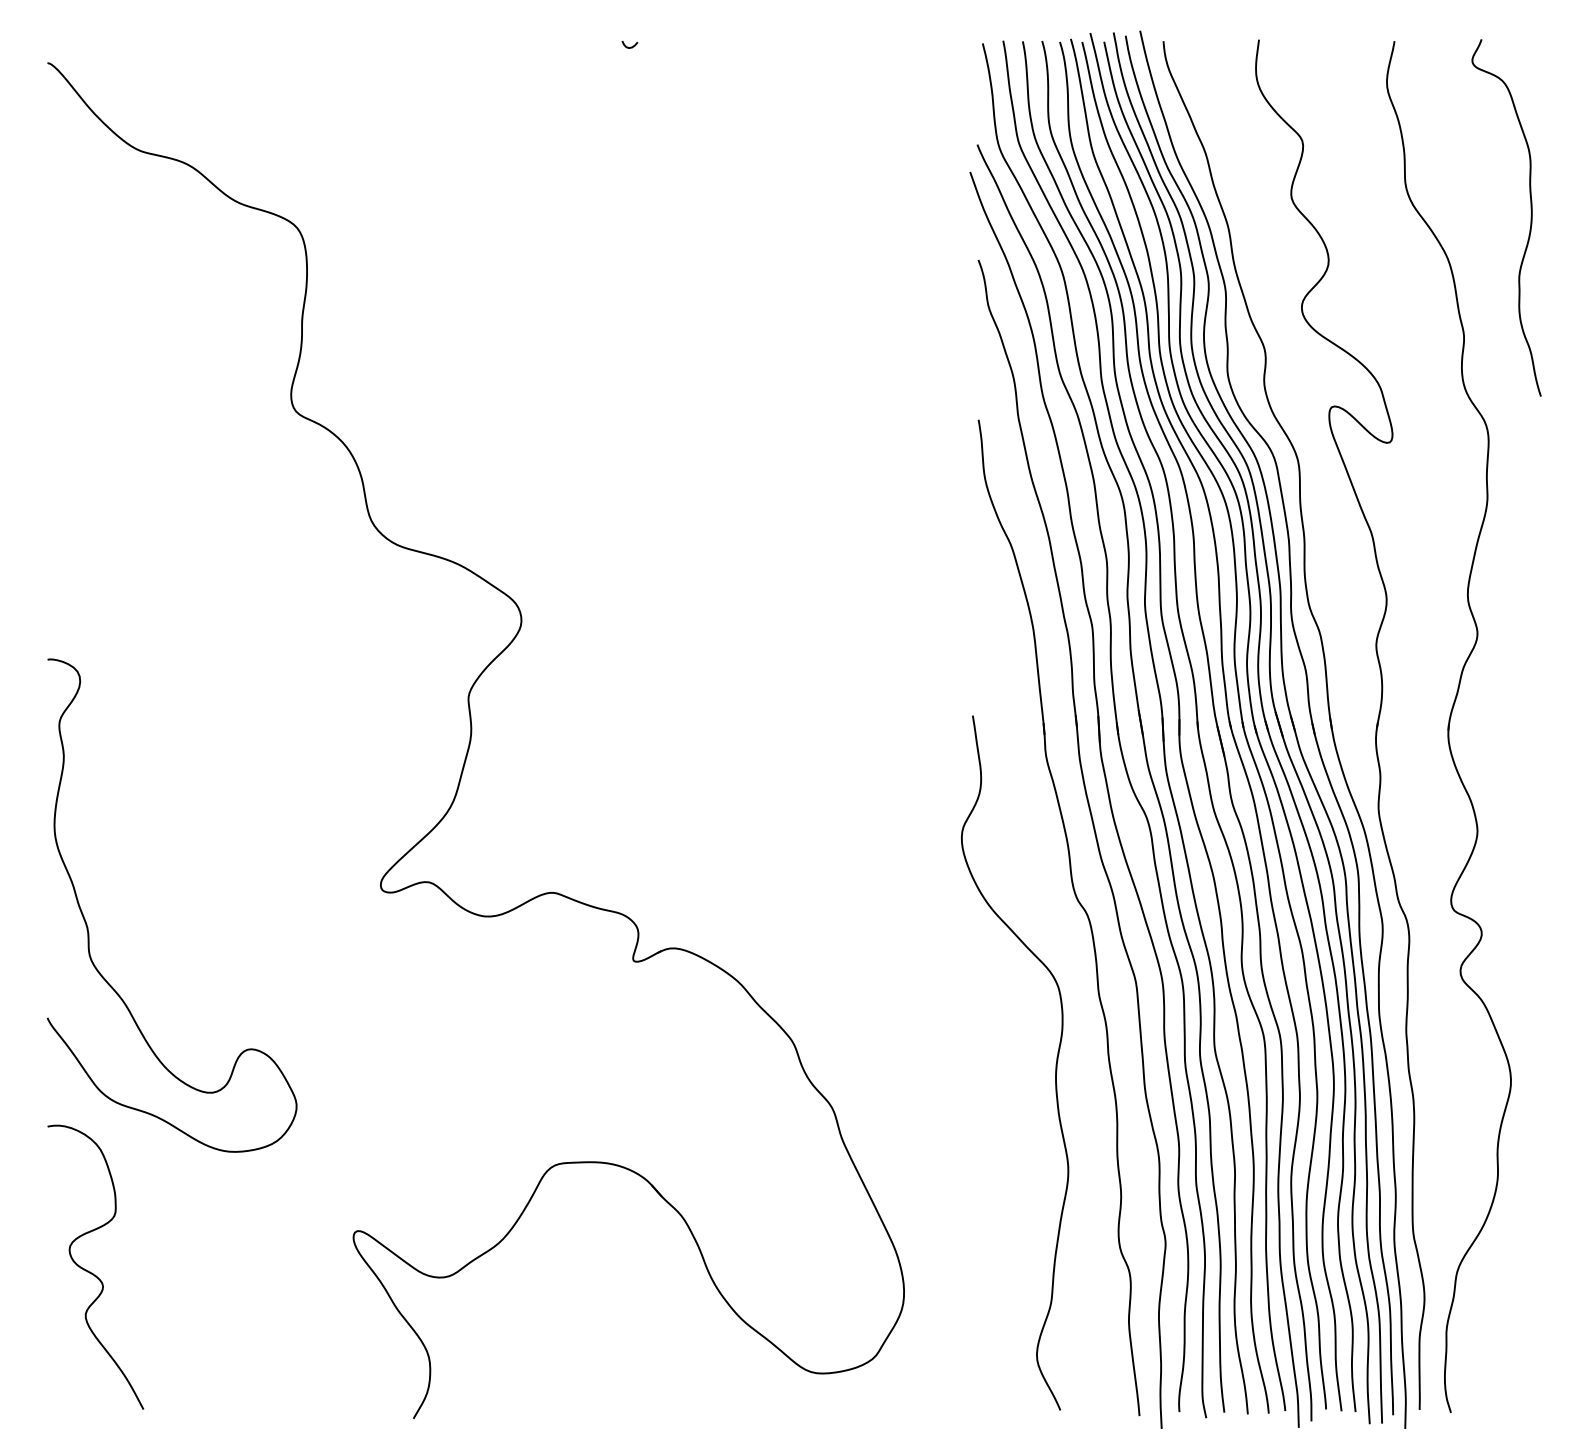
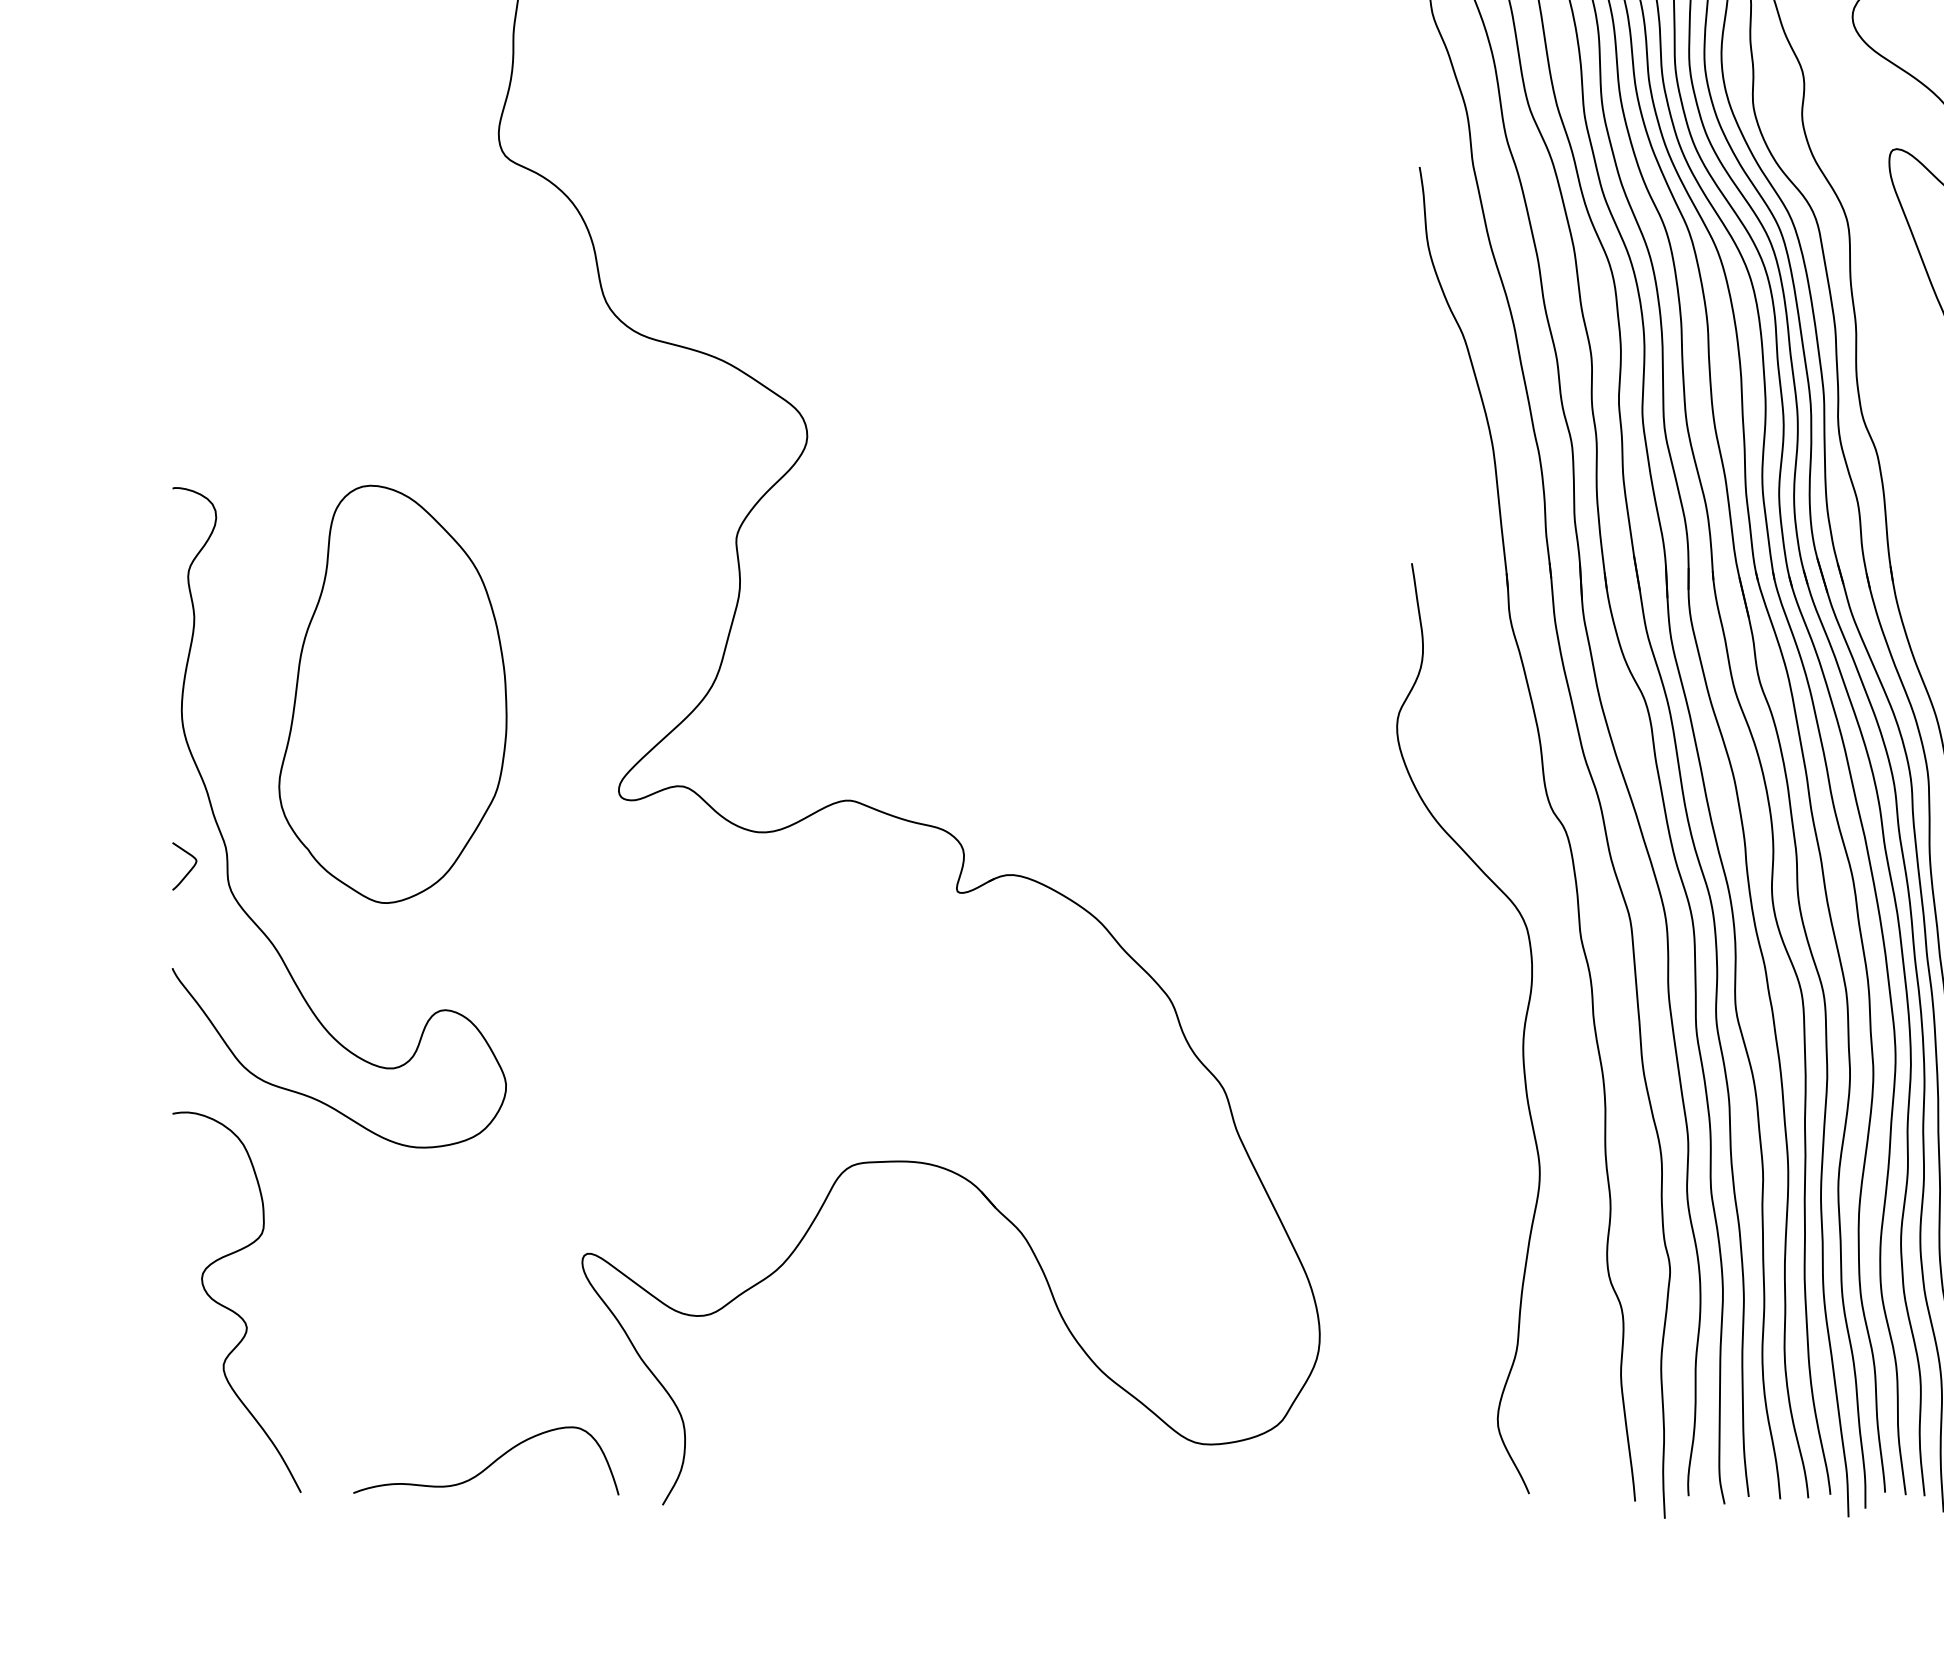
part: (211, 813) -> (392, 694), added
curve: (60, 944) -> (189, 869), added
curve: (283, 1388) -> (488, 1464), added

